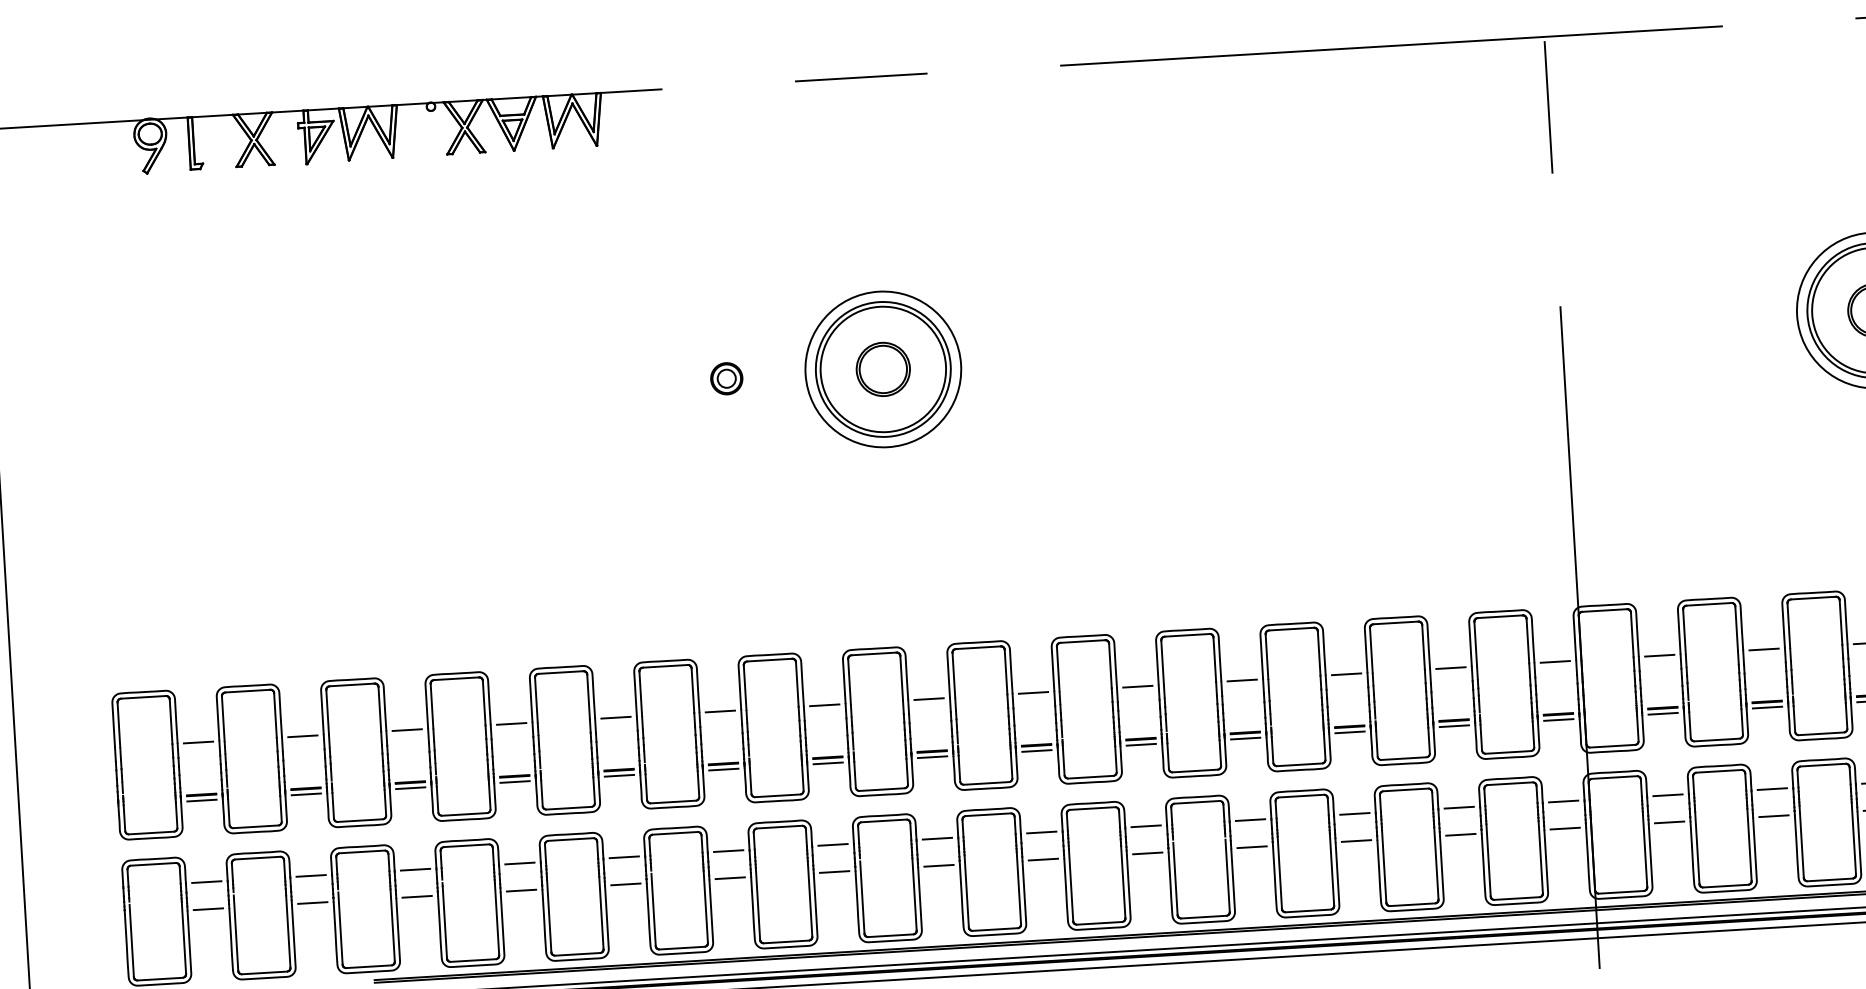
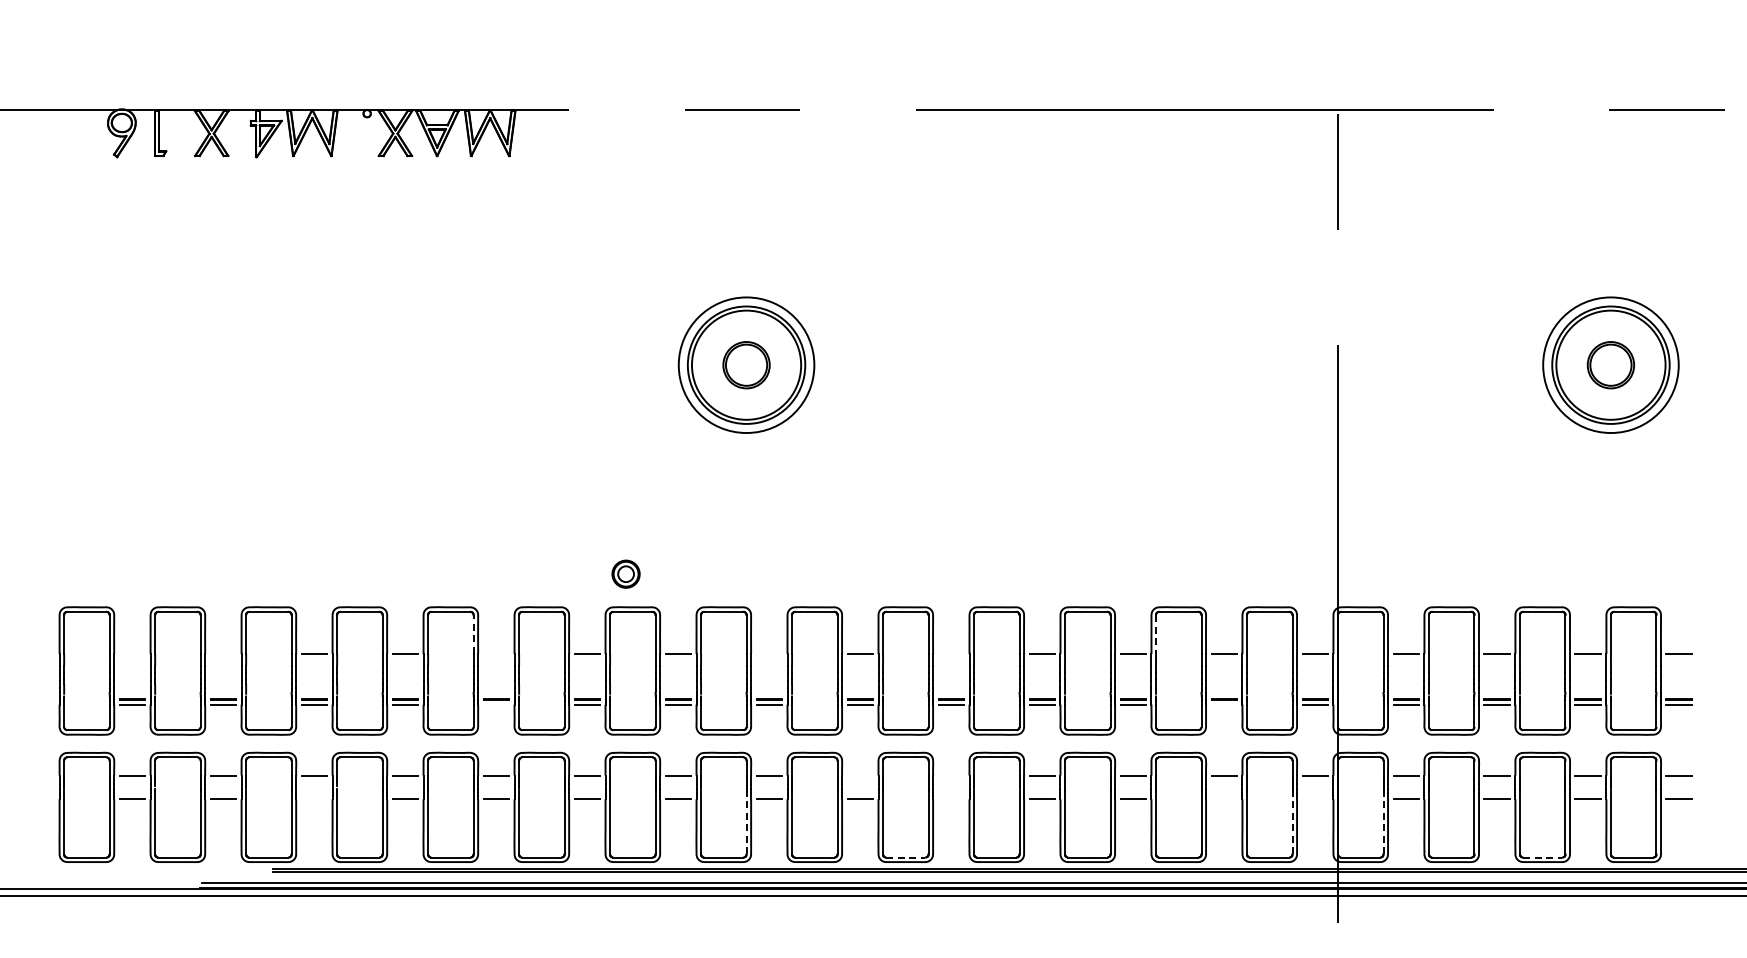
part: (726, 377) -> (625, 573), moved
line: (1371, 651) -> (1156, 635), solid -> dashed
line: (1138, 686) -> (951, 653), removed
line: (588, 696) -> (473, 634), solid -> dashed
line: (929, 698) -> (769, 653), removed
line: (616, 717) -> (496, 653), removed
line: (1454, 726) -> (1224, 704), removed
line: (302, 735) -> (223, 653), removed
line: (198, 741) -> (132, 653), removed
line: (619, 775) -> (496, 704), removed
line: (1146, 826) -> (951, 775), removed
line: (1564, 828) -> (1314, 799), removed
line: (1041, 832) -> (860, 775), removed
line: (1461, 835) -> (1224, 799), removed
line: (1645, 850) -> (1383, 822), solid -> dashed
line: (1148, 853) -> (951, 799), removed
line: (1540, 856) -> (1292, 822), solid -> dashed
line: (1829, 879) -> (1542, 857), solid -> dashed
line: (914, 893) -> (746, 822), solid -> dashed
line: (417, 897) -> (314, 799), removed
line: (1099, 923) -> (905, 857), solid -> dashed

